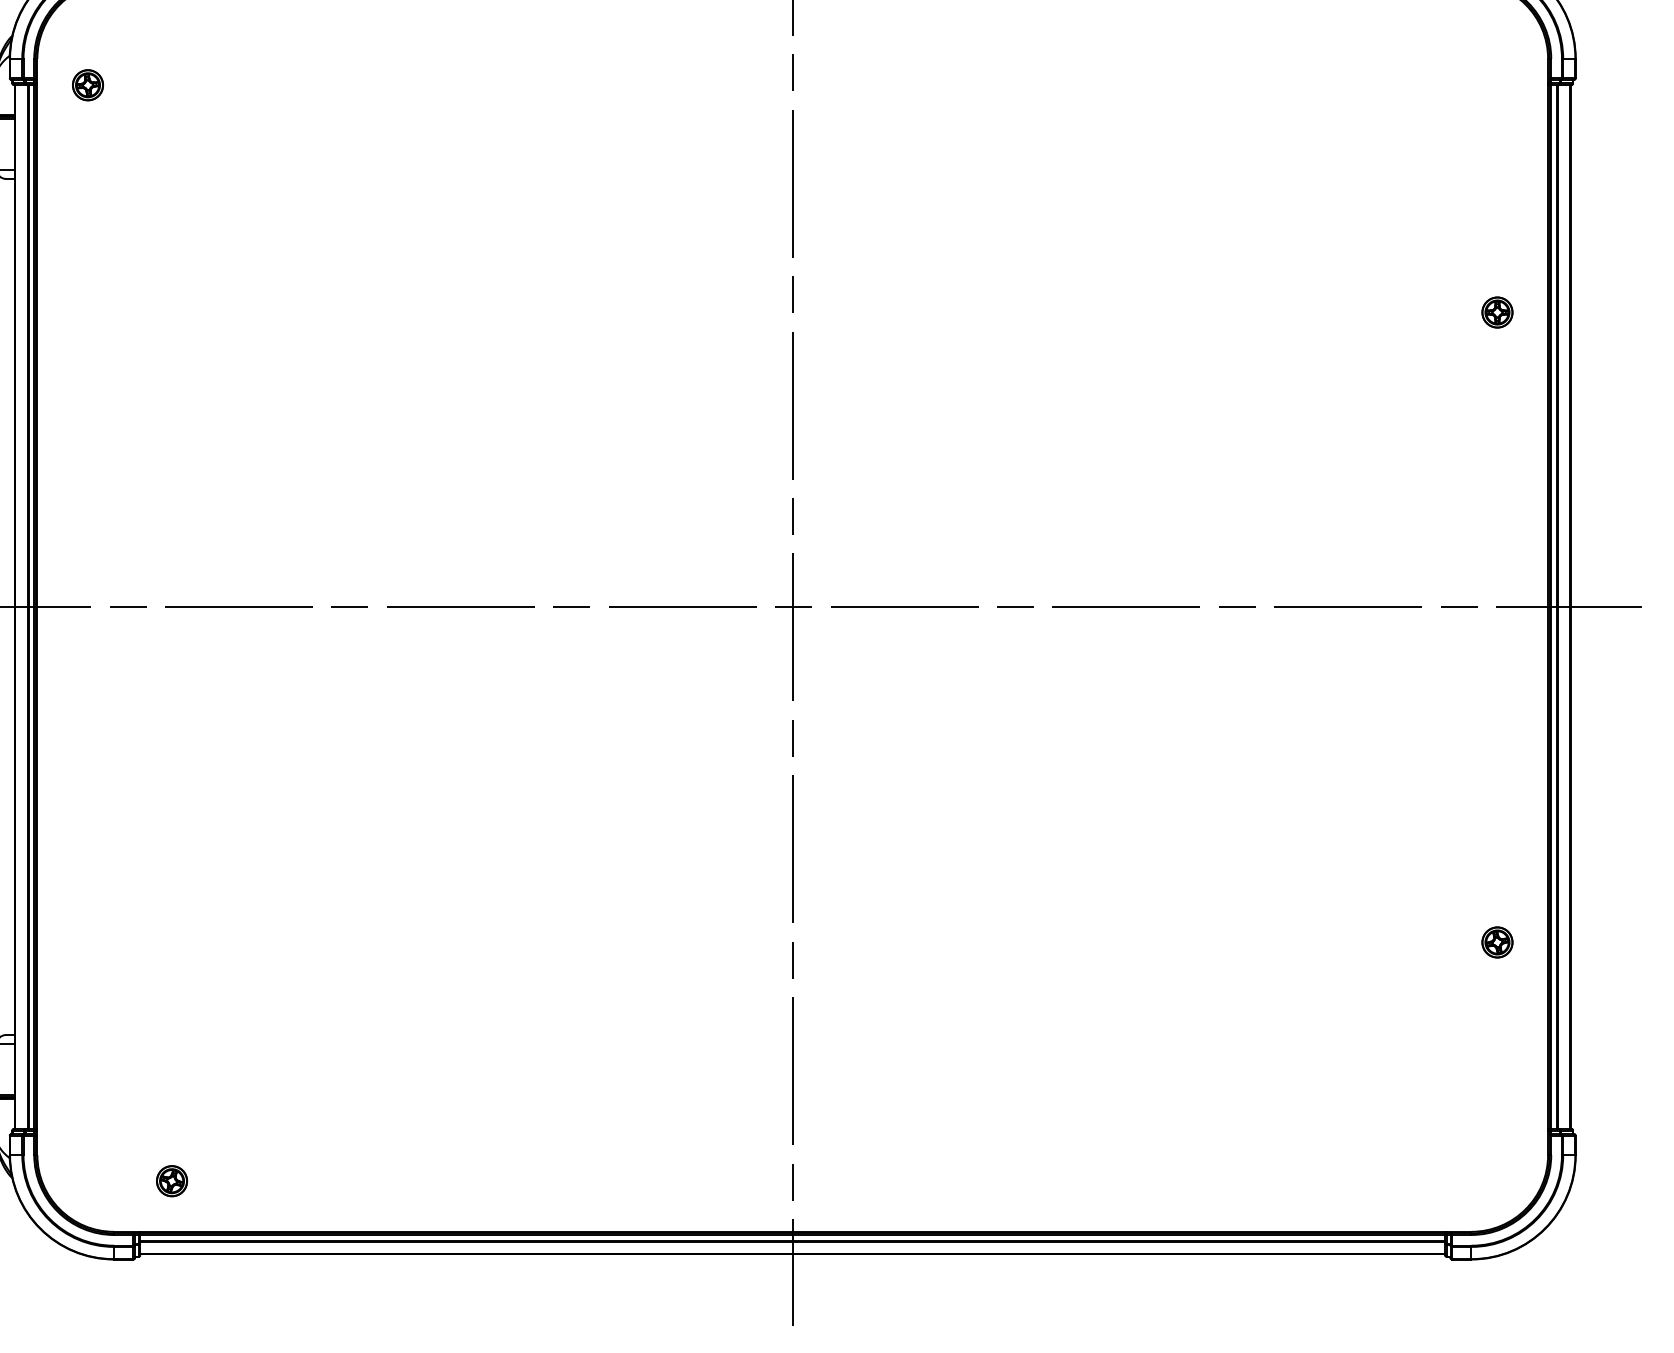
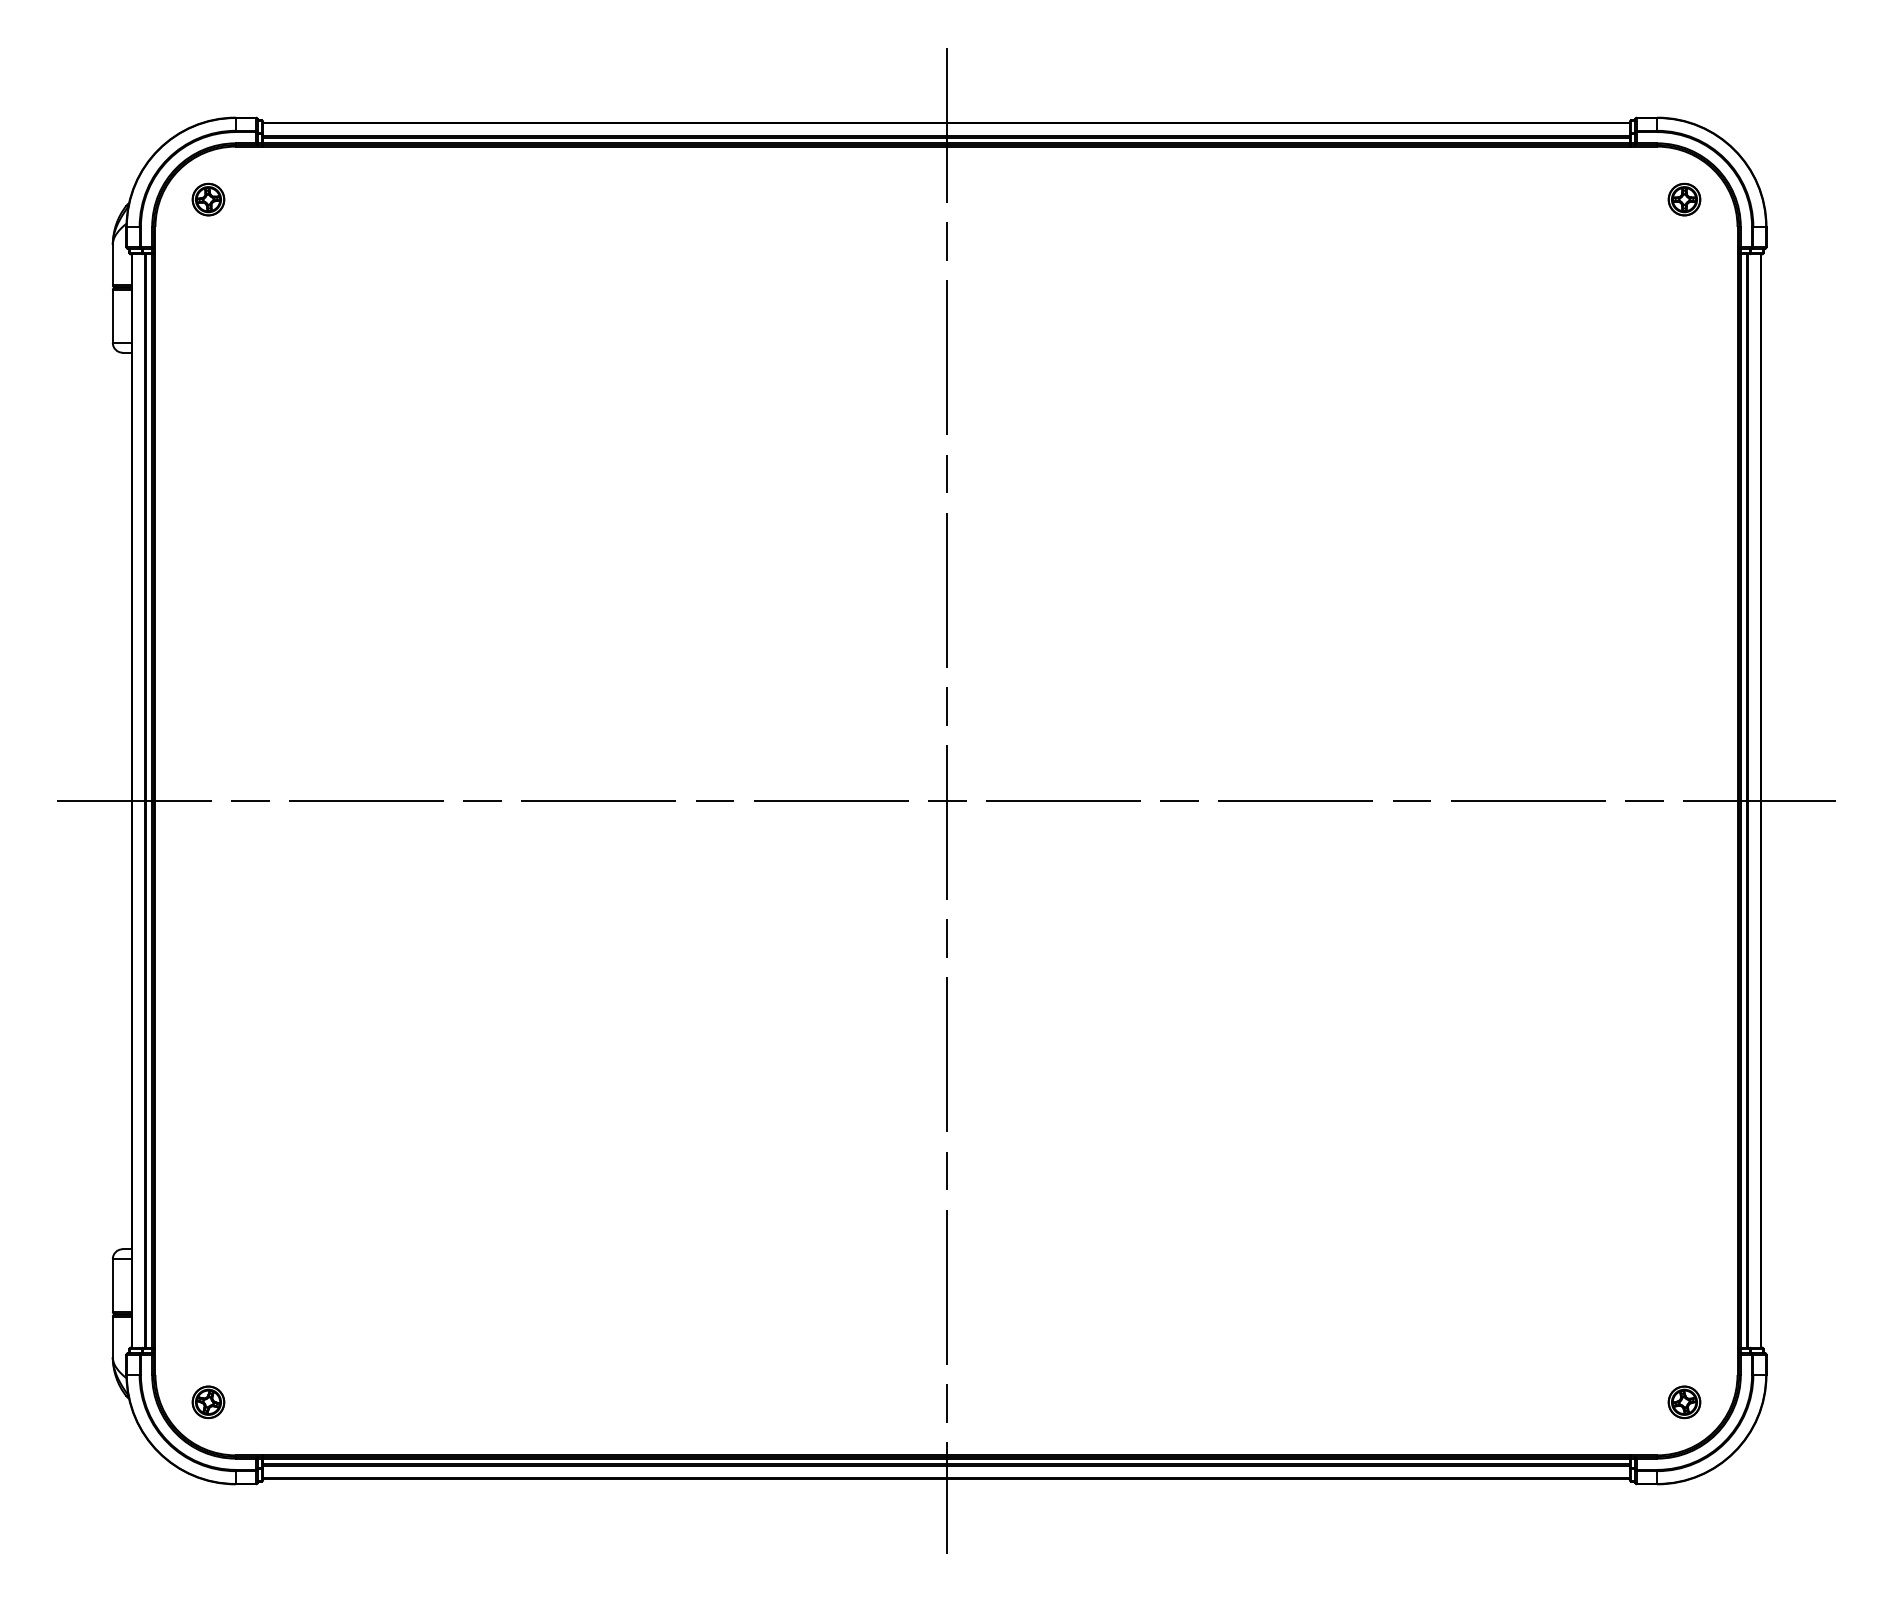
part: (88, 85) -> (208, 199), moved
part: (1497, 312) -> (1684, 199), moved
part: (1497, 942) -> (1684, 1402), moved
part: (172, 1181) -> (208, 1402), moved

